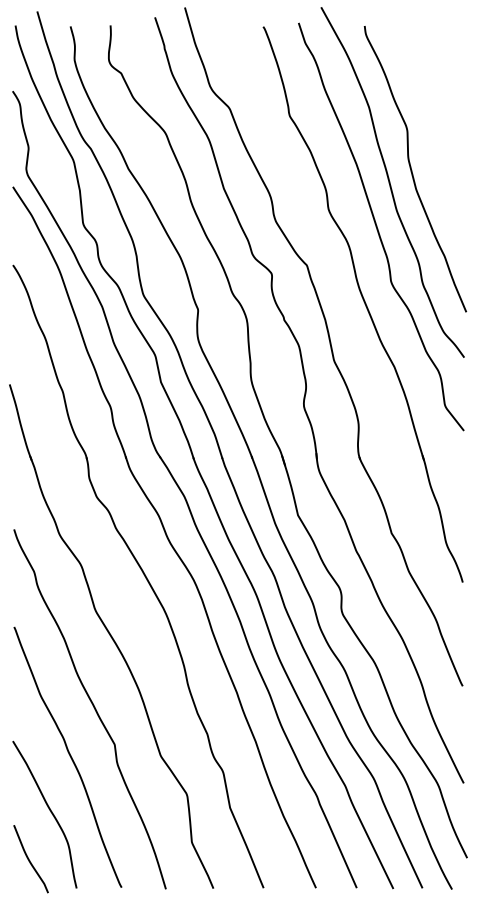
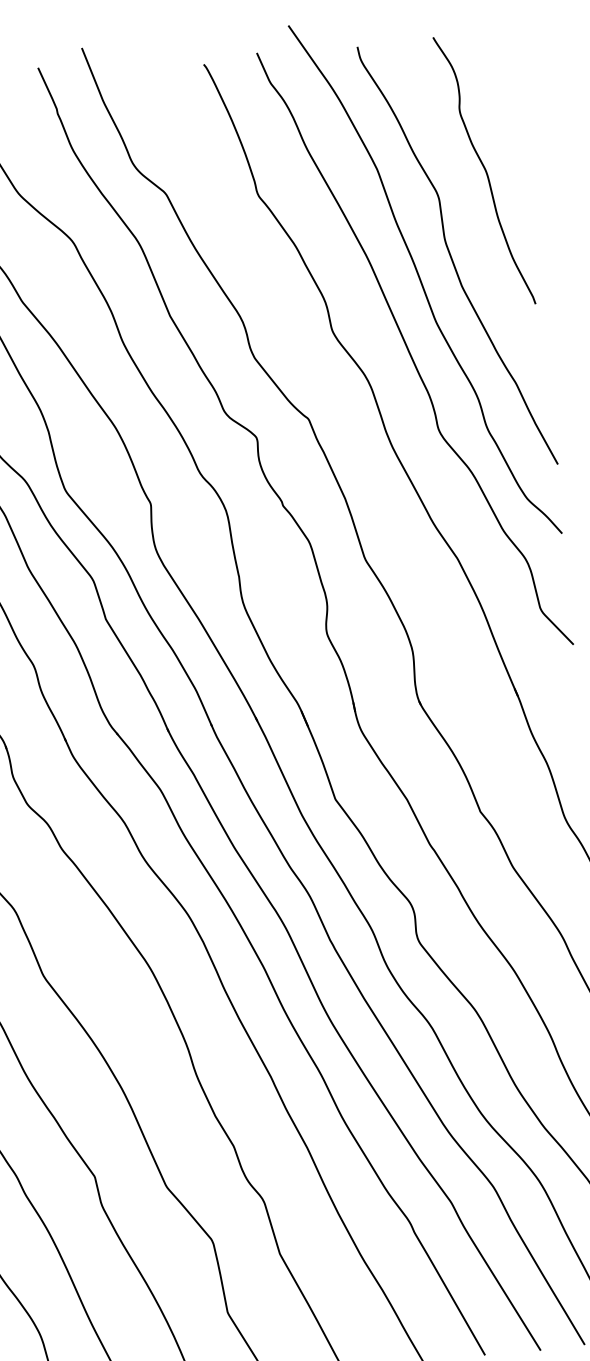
curve: (438, 115) -> (483, 170), added

